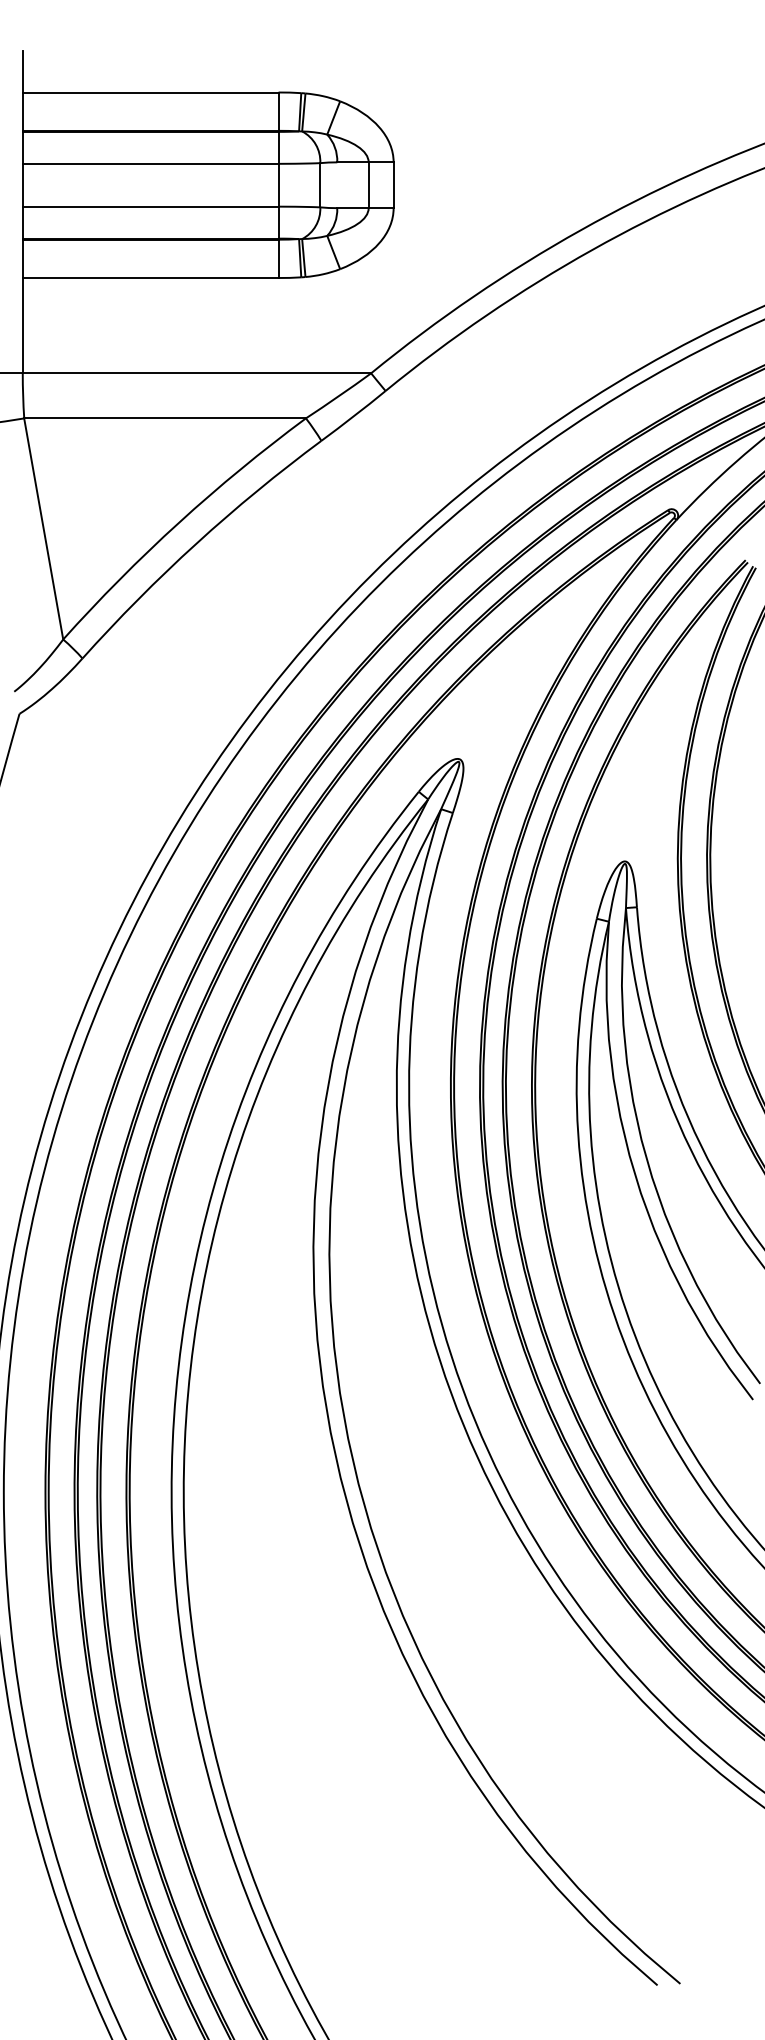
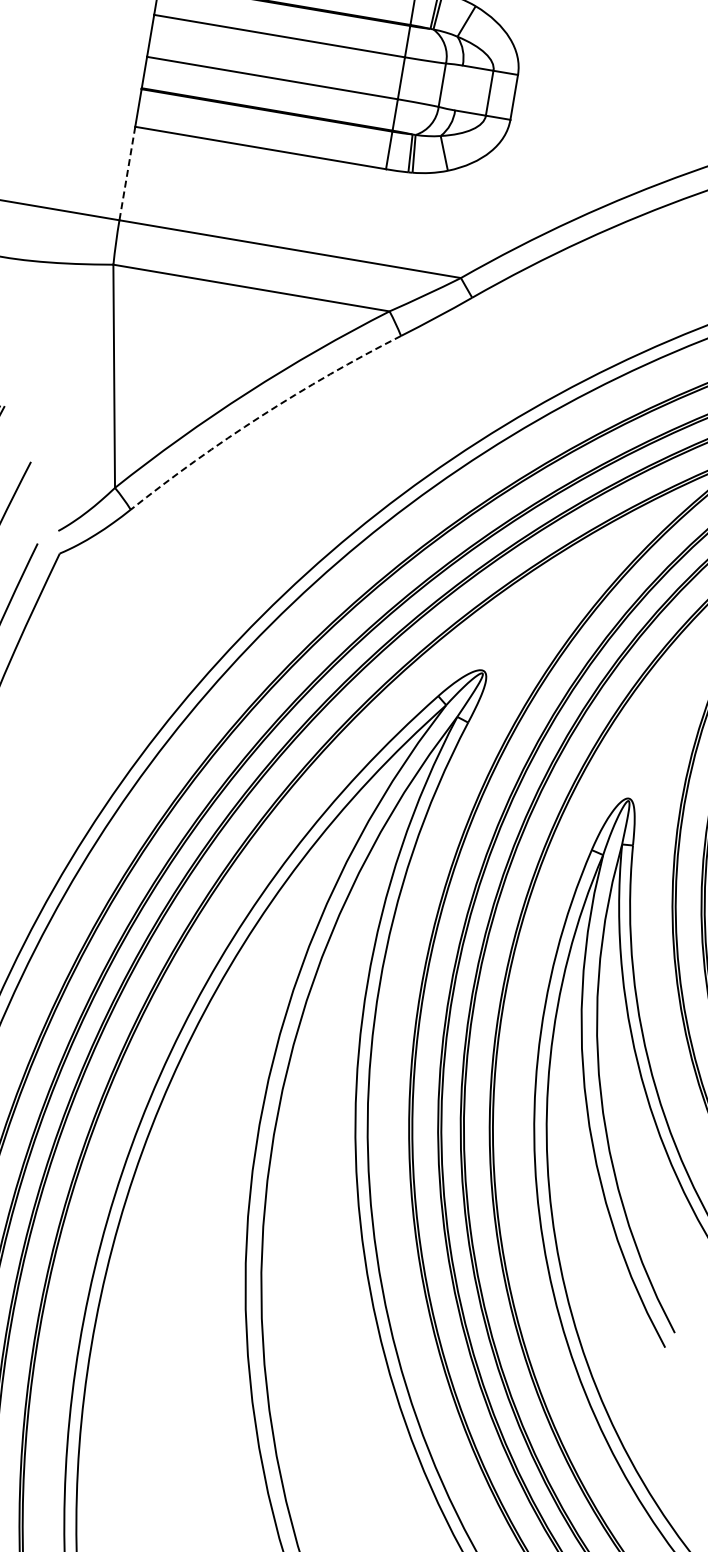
line: (22, 325) -> (127, 173), solid -> dashed
arc: (196, 543) -> (261, 415), solid -> dashed

